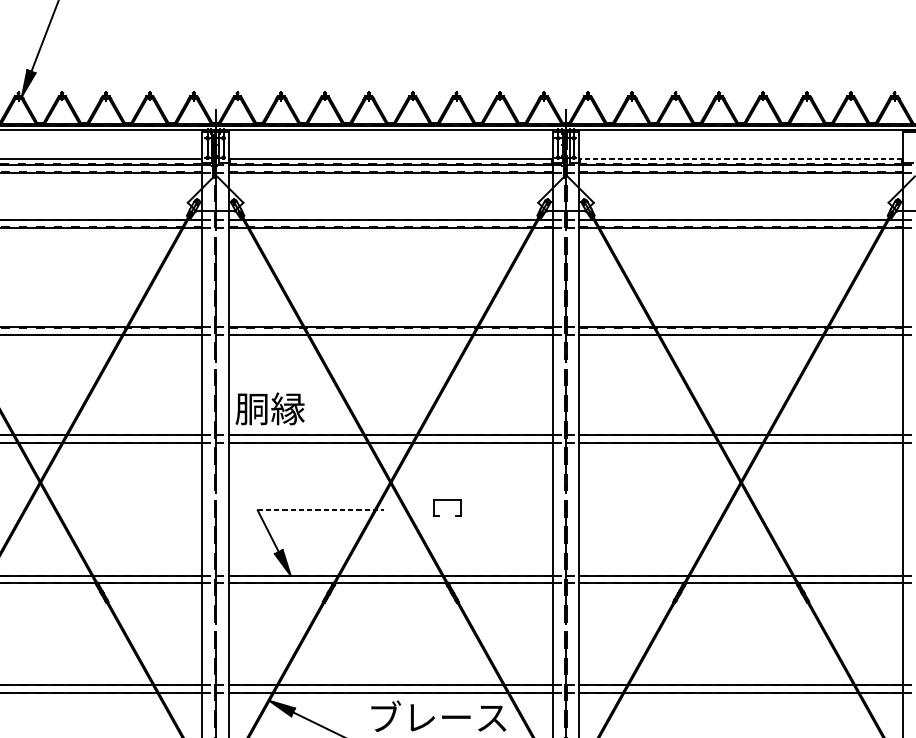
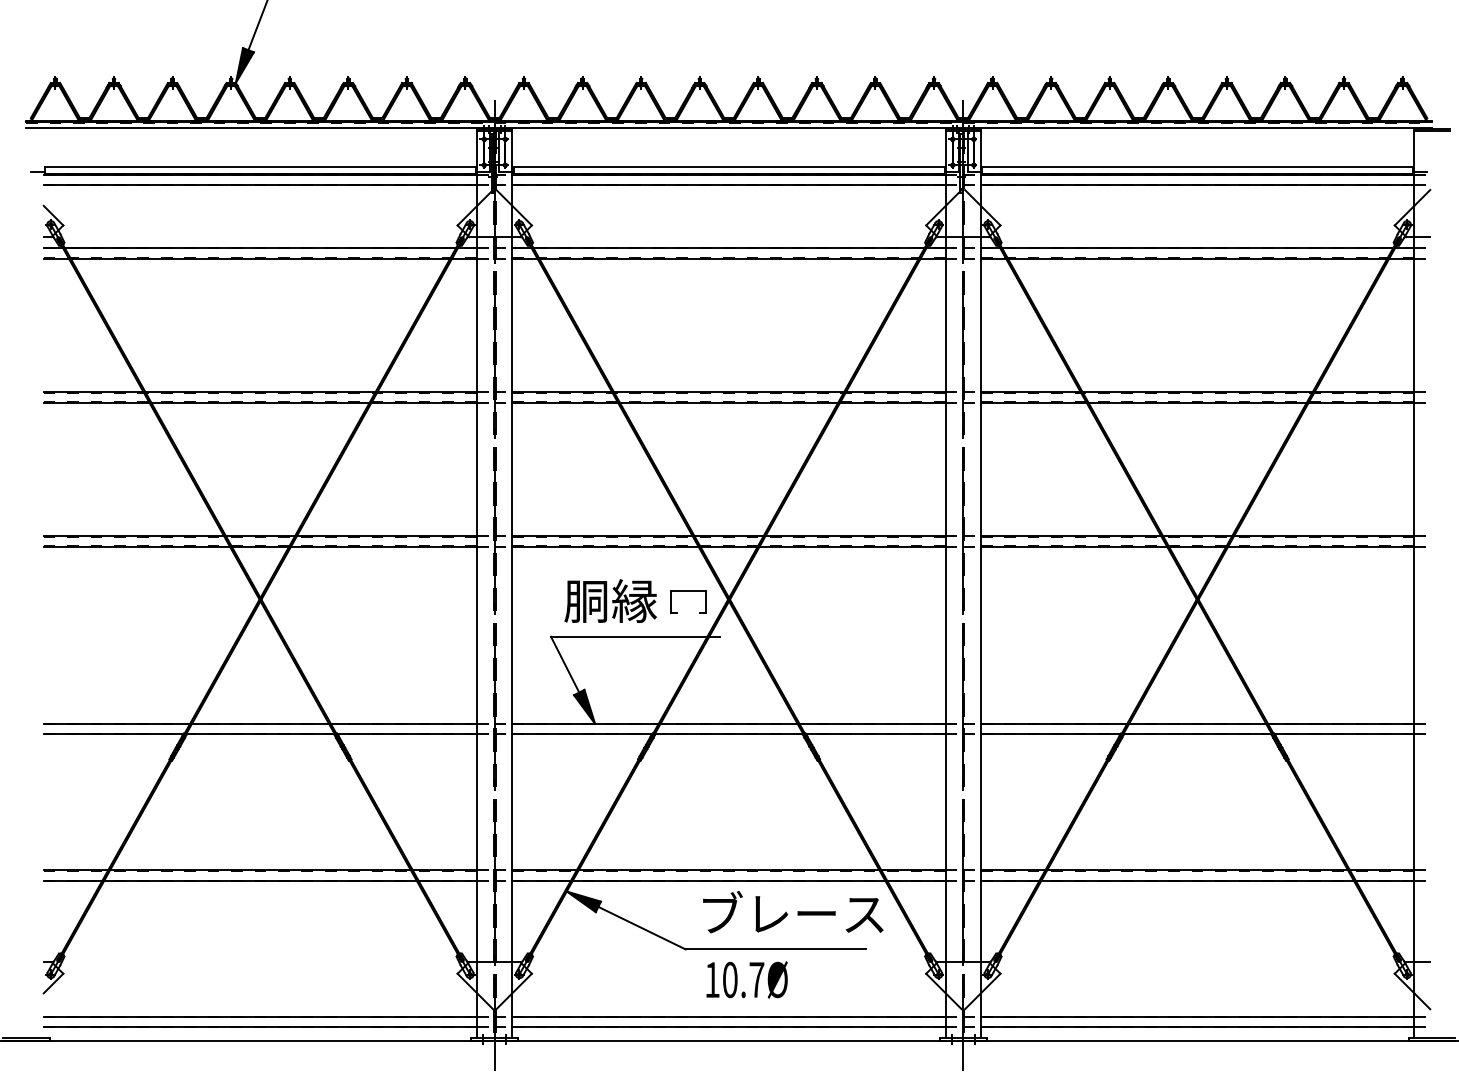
line: (741, 159) -> (1197, 167), dashed -> solid
text: (270, 408) -> (610, 600), moved
part: (447, 500) -> (688, 591), moved
line: (320, 510) -> (635, 636), dashed -> solid

